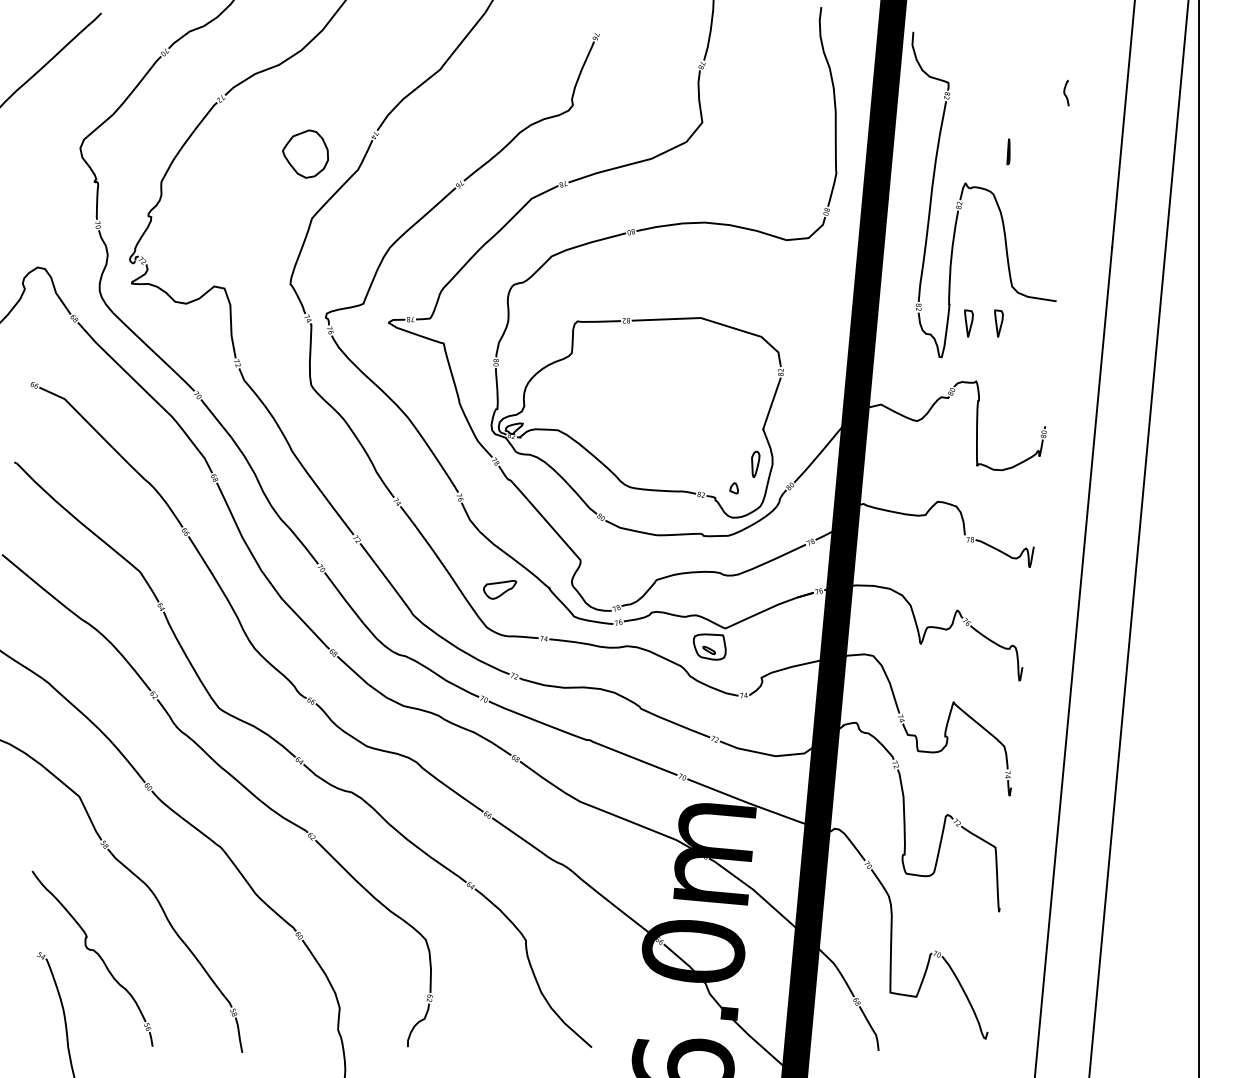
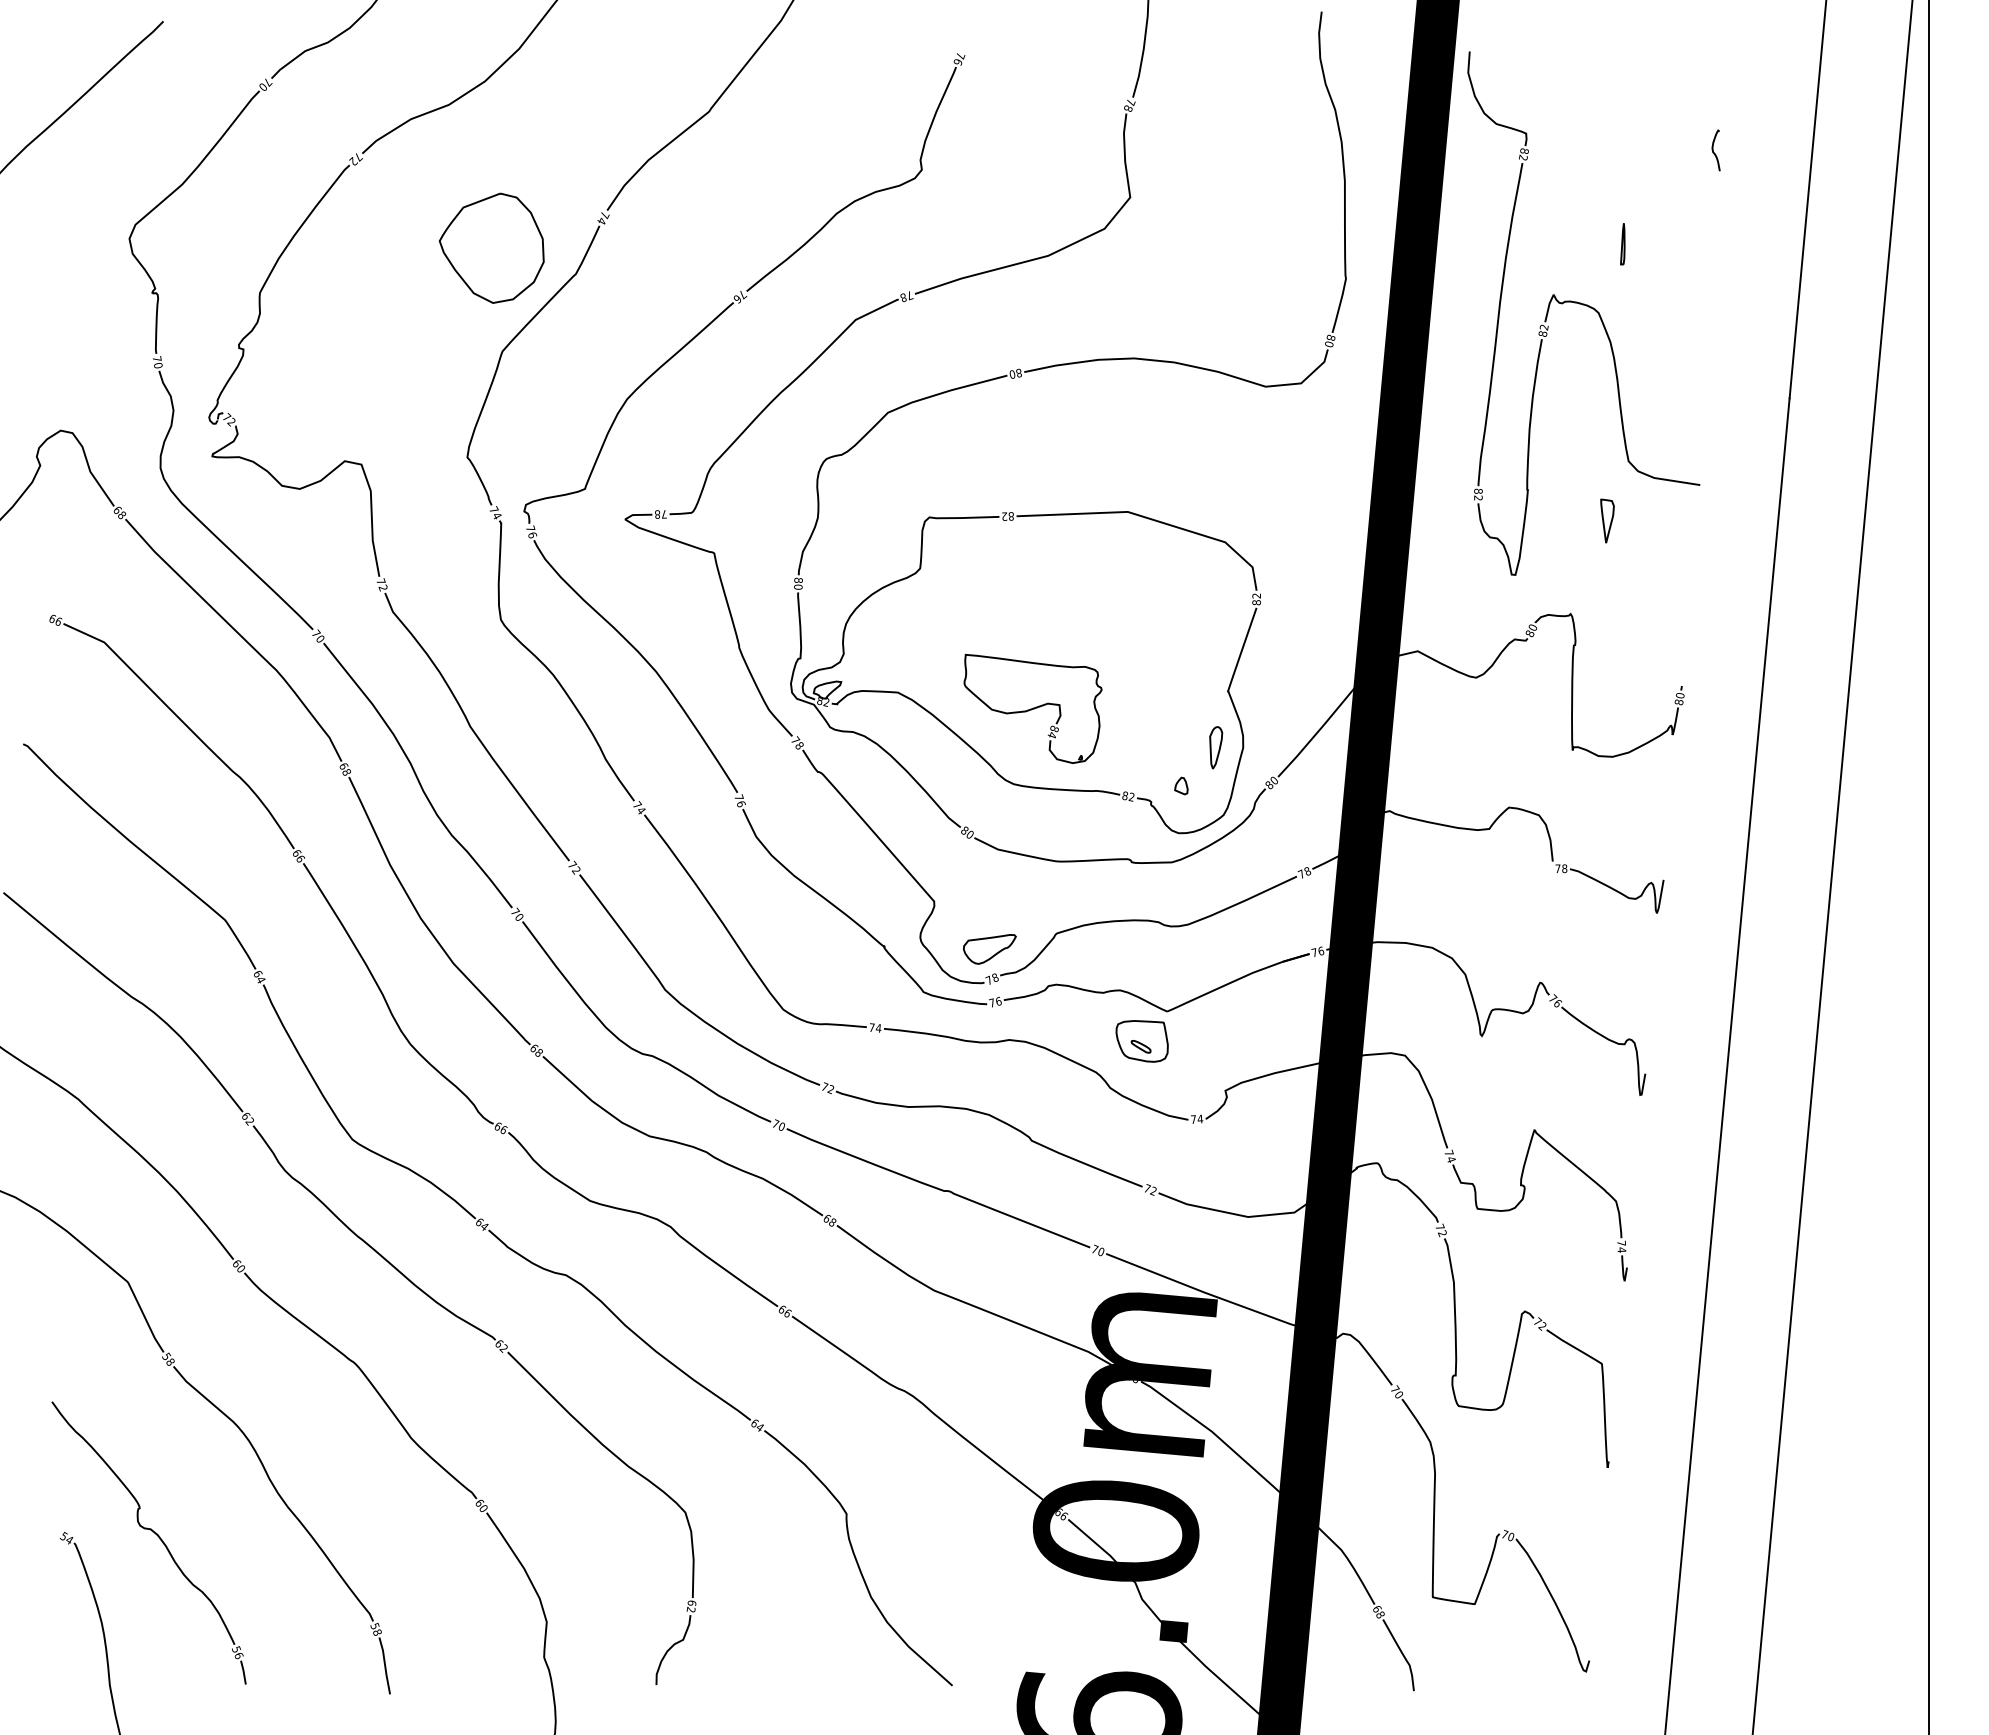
part: (305, 153) -> (491, 247), size x1.43
part: (968, 323) -> (1558, 520), removed
part: (641, 439) -> (1032, 707), added
part: (500, 589) -> (990, 948), moved

